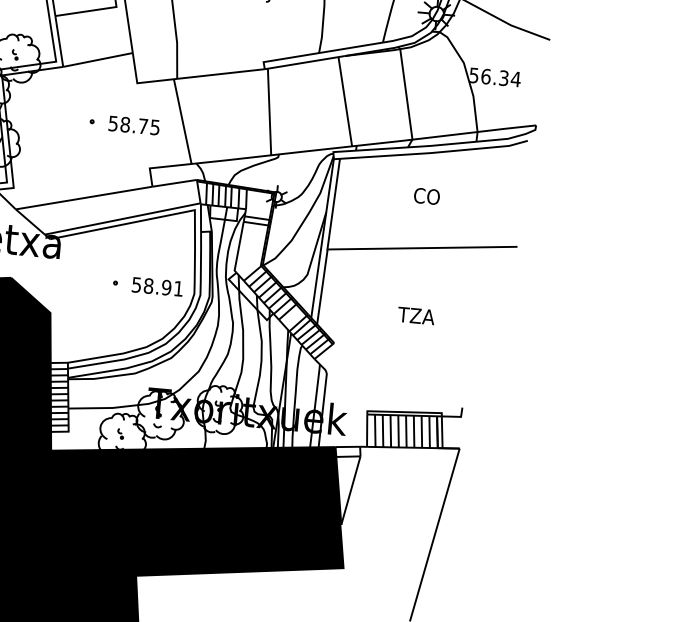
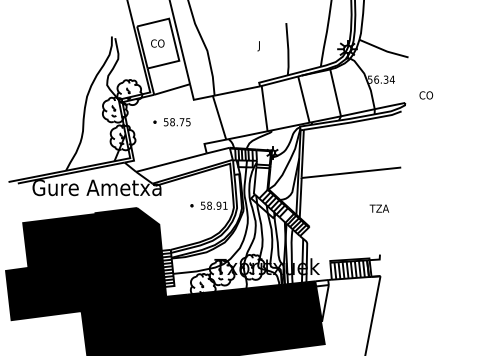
part: (123, 125) -> (171, 122), moved
text: (427, 196) -> (426, 95), moved
text: (414, 315) -> (378, 208), moved

